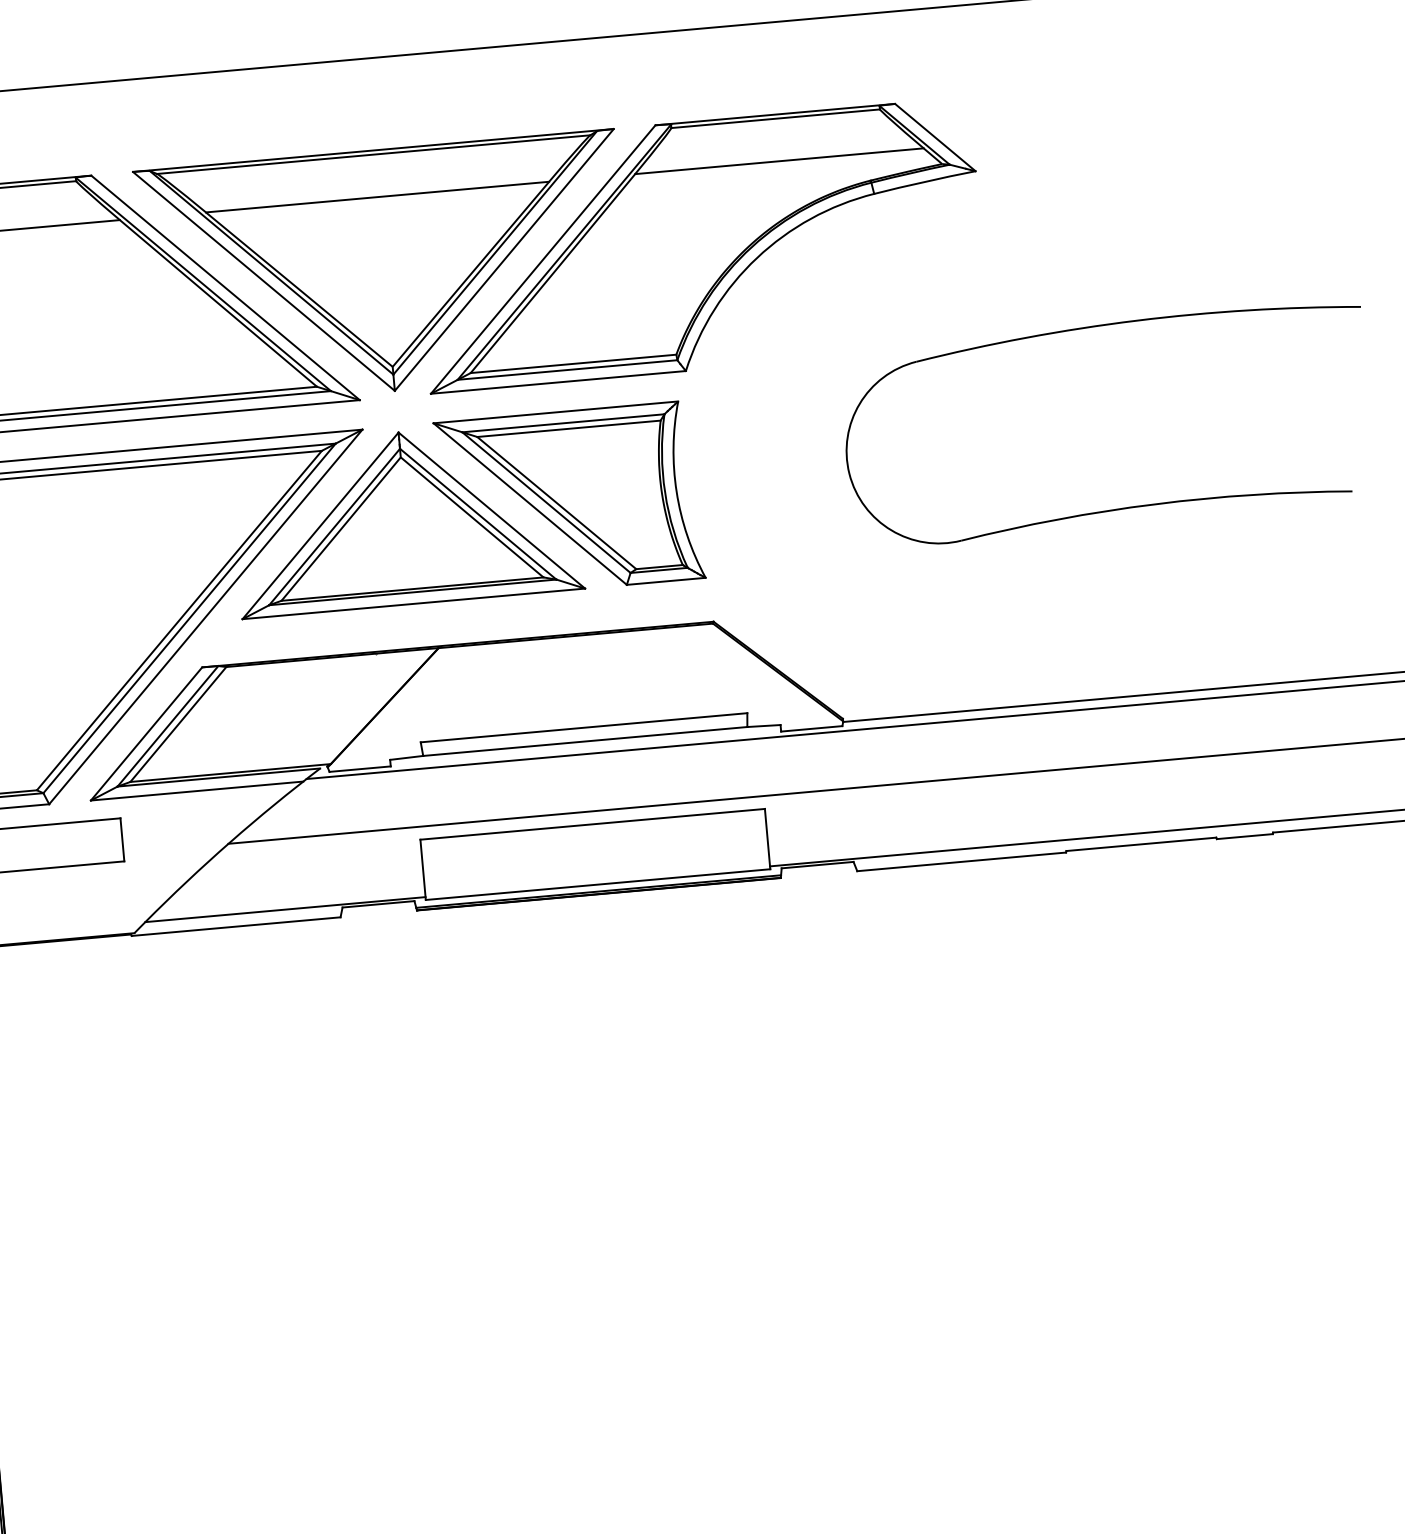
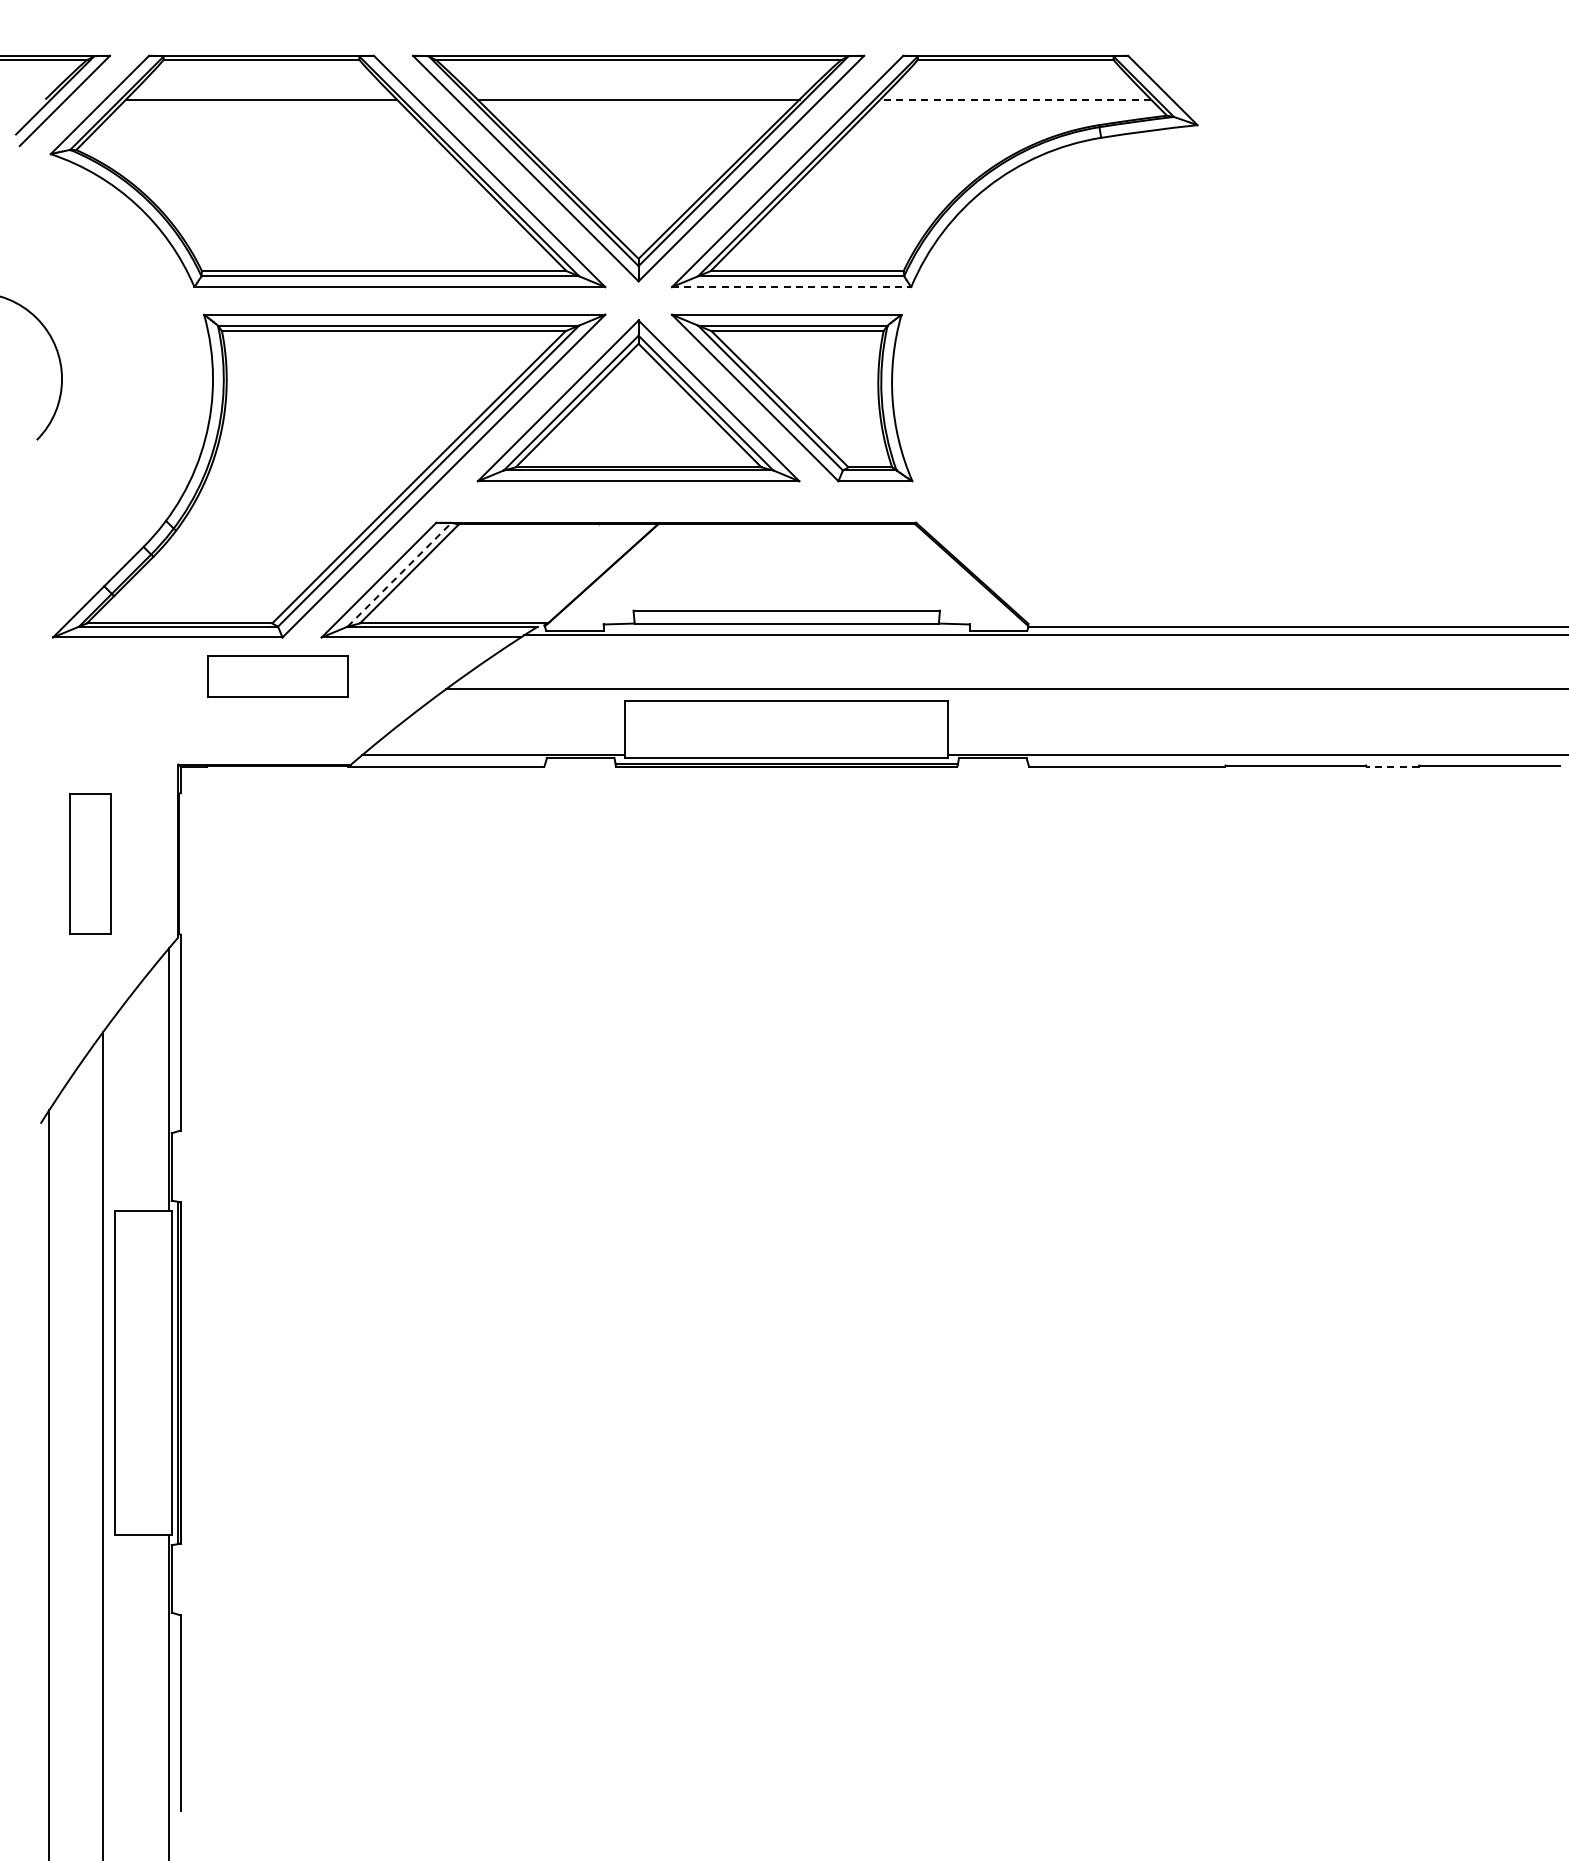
line: (779, 161) -> (1015, 99), solid -> dashed
line: (558, 382) -> (791, 287), solid -> dashed
part: (1118, 507) -> (1302, 450), removed
line: (167, 726) -> (399, 574), solid -> dashed
line: (1244, 836) -> (1392, 766), solid -> dashed

